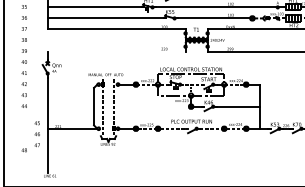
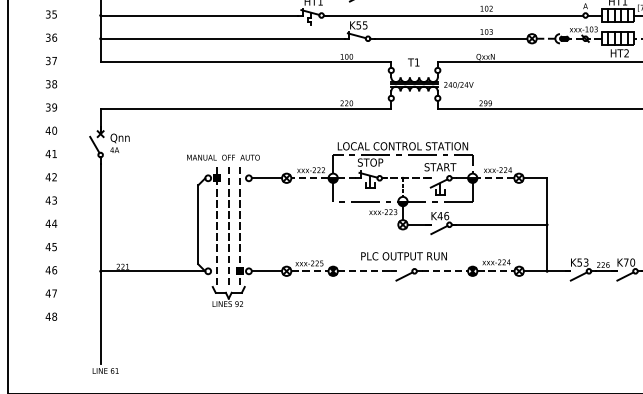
line: (116, 51) -> (245, 108), added
line: (108, 107) -> (228, 226), added
text: (36, 133) -> (49, 268), moved

